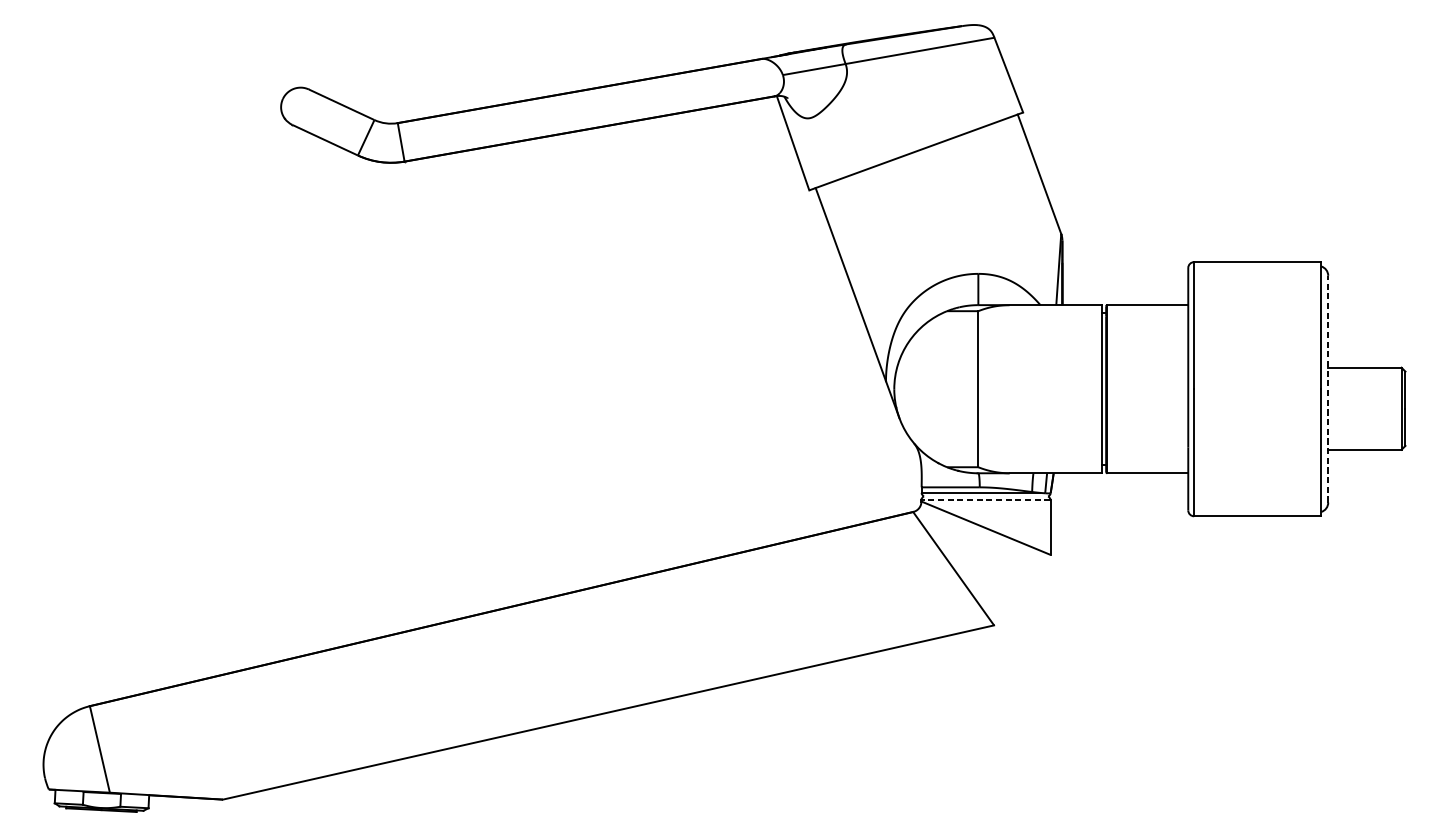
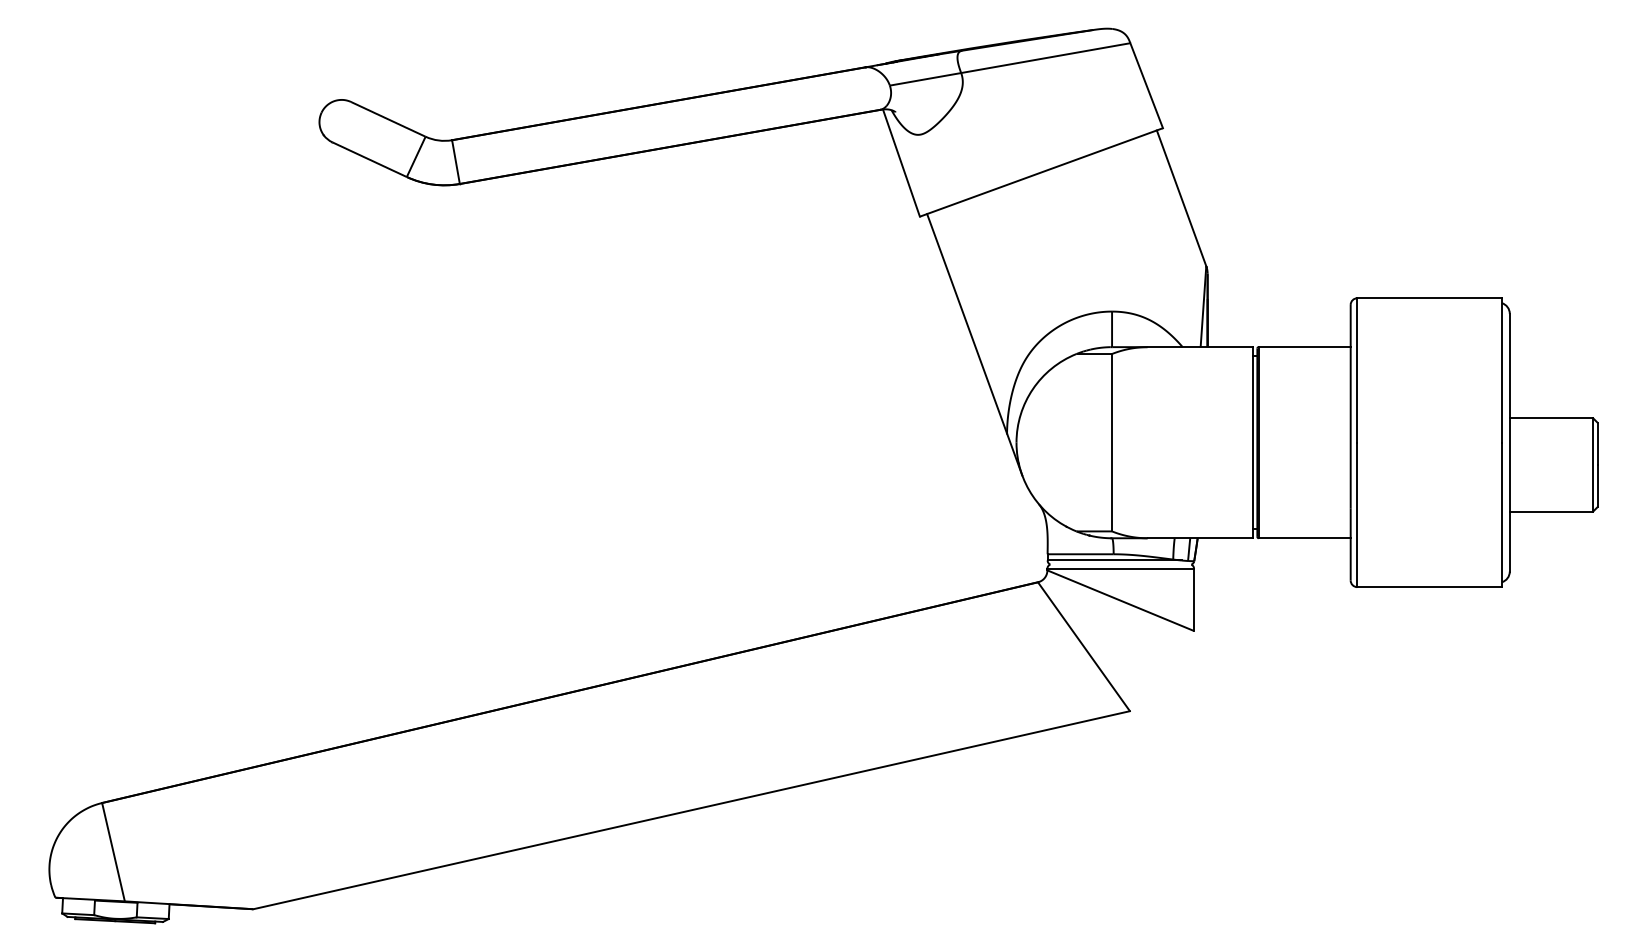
line: (1327, 389) -> (1509, 442), dashed -> solid
line: (985, 499) -> (1120, 568), dashed -> solid

